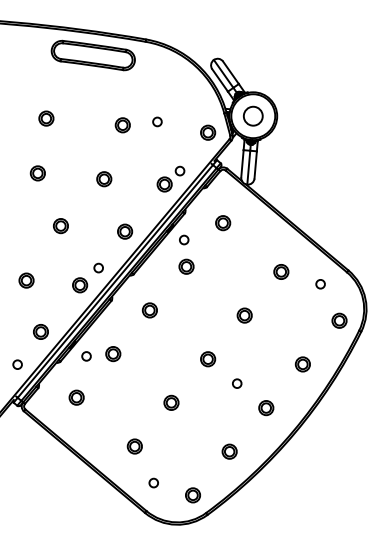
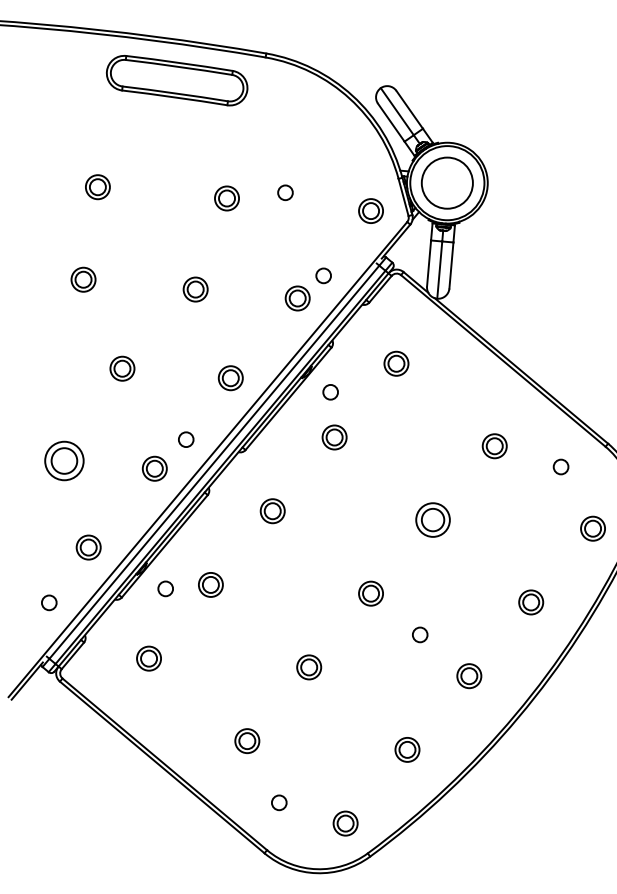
circle: (252, 115) -> (446, 181), size x1.6
part: (26, 280) -> (64, 460), size x1.6
part: (244, 315) -> (432, 519), size x1.4

